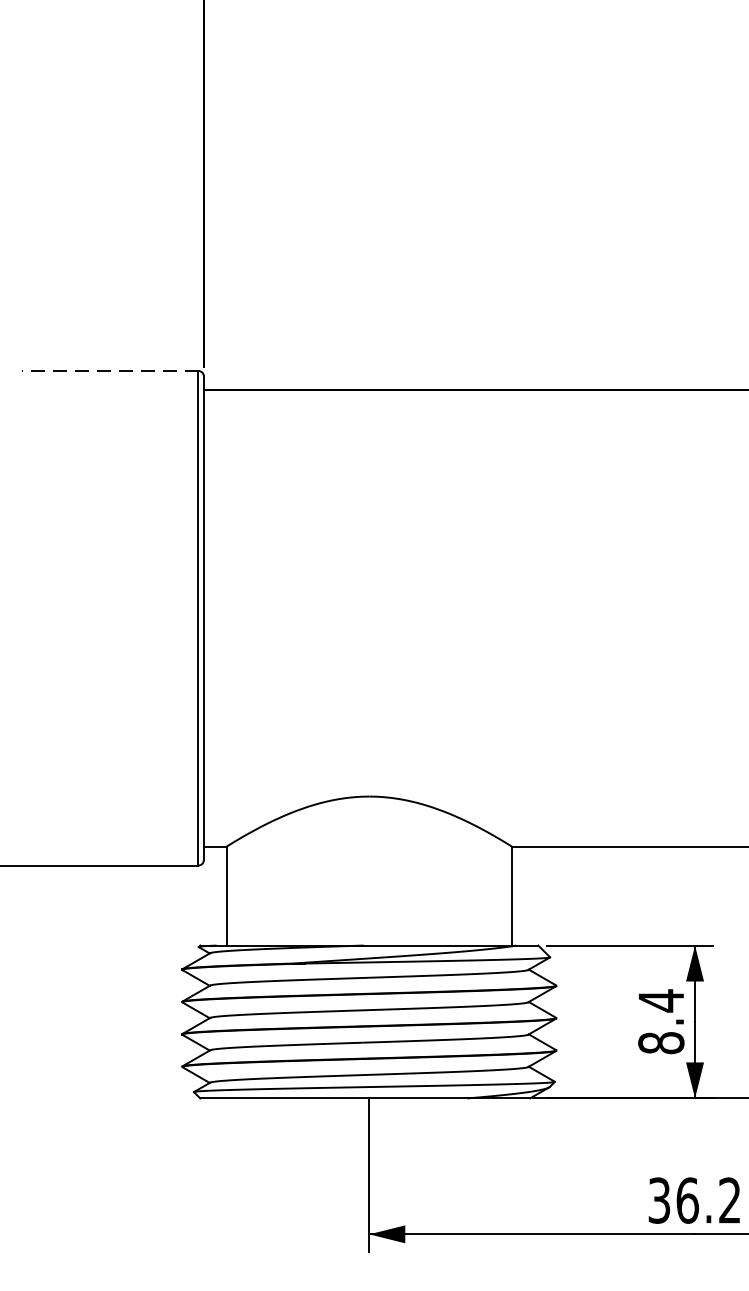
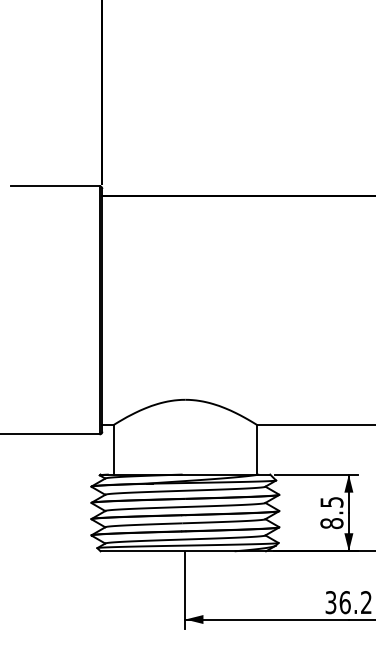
line: (108, 371) -> (54, 186), dashed -> solid
text: (660, 1001) -> (331, 502), 8.4 -> 8.5

